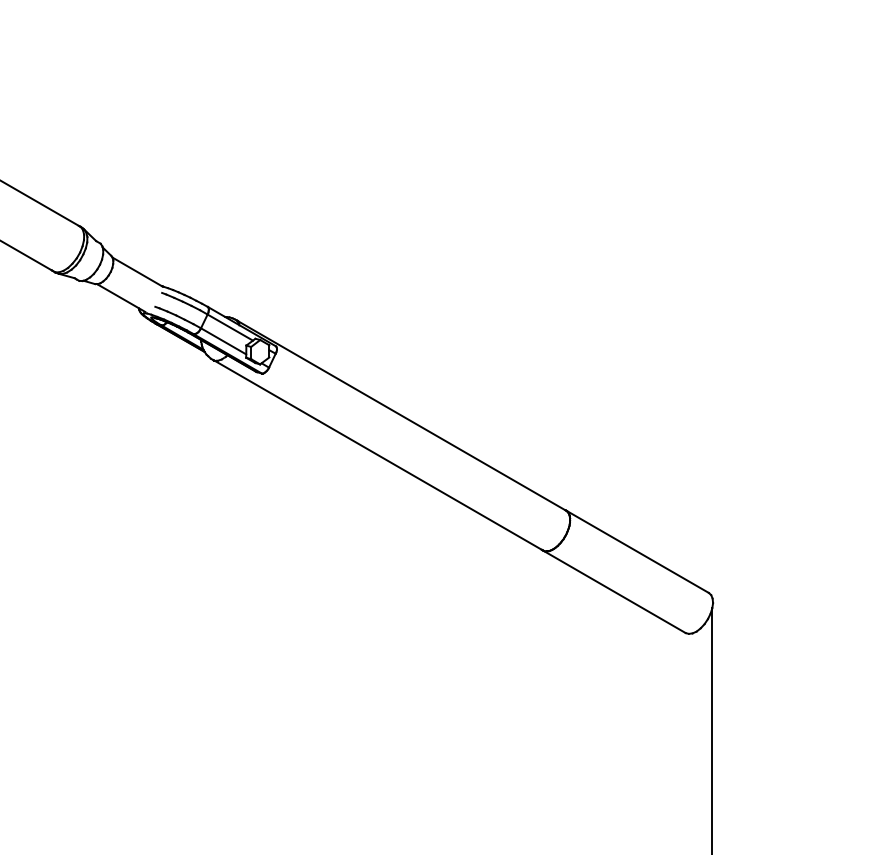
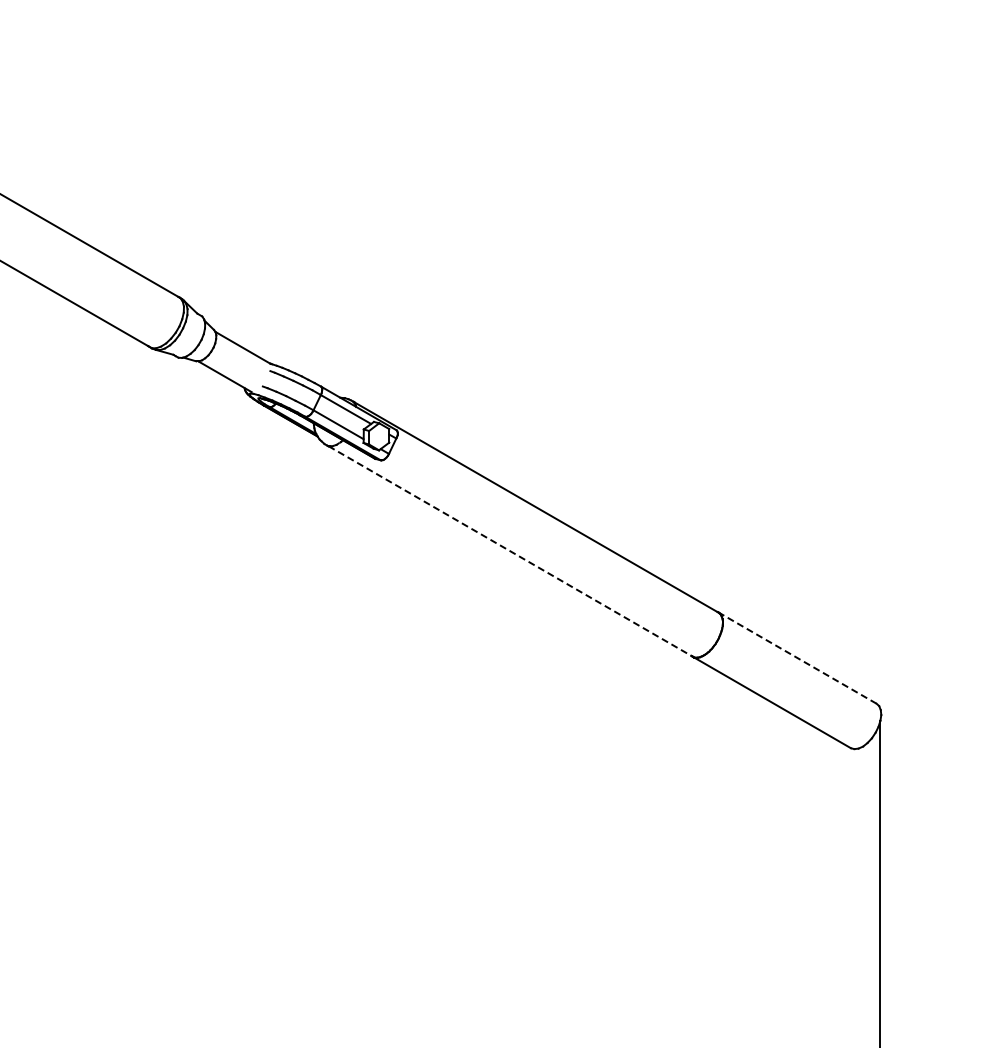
line: (378, 455) -> (510, 551), solid -> dashed
line: (637, 551) -> (797, 657), solid -> dashed

